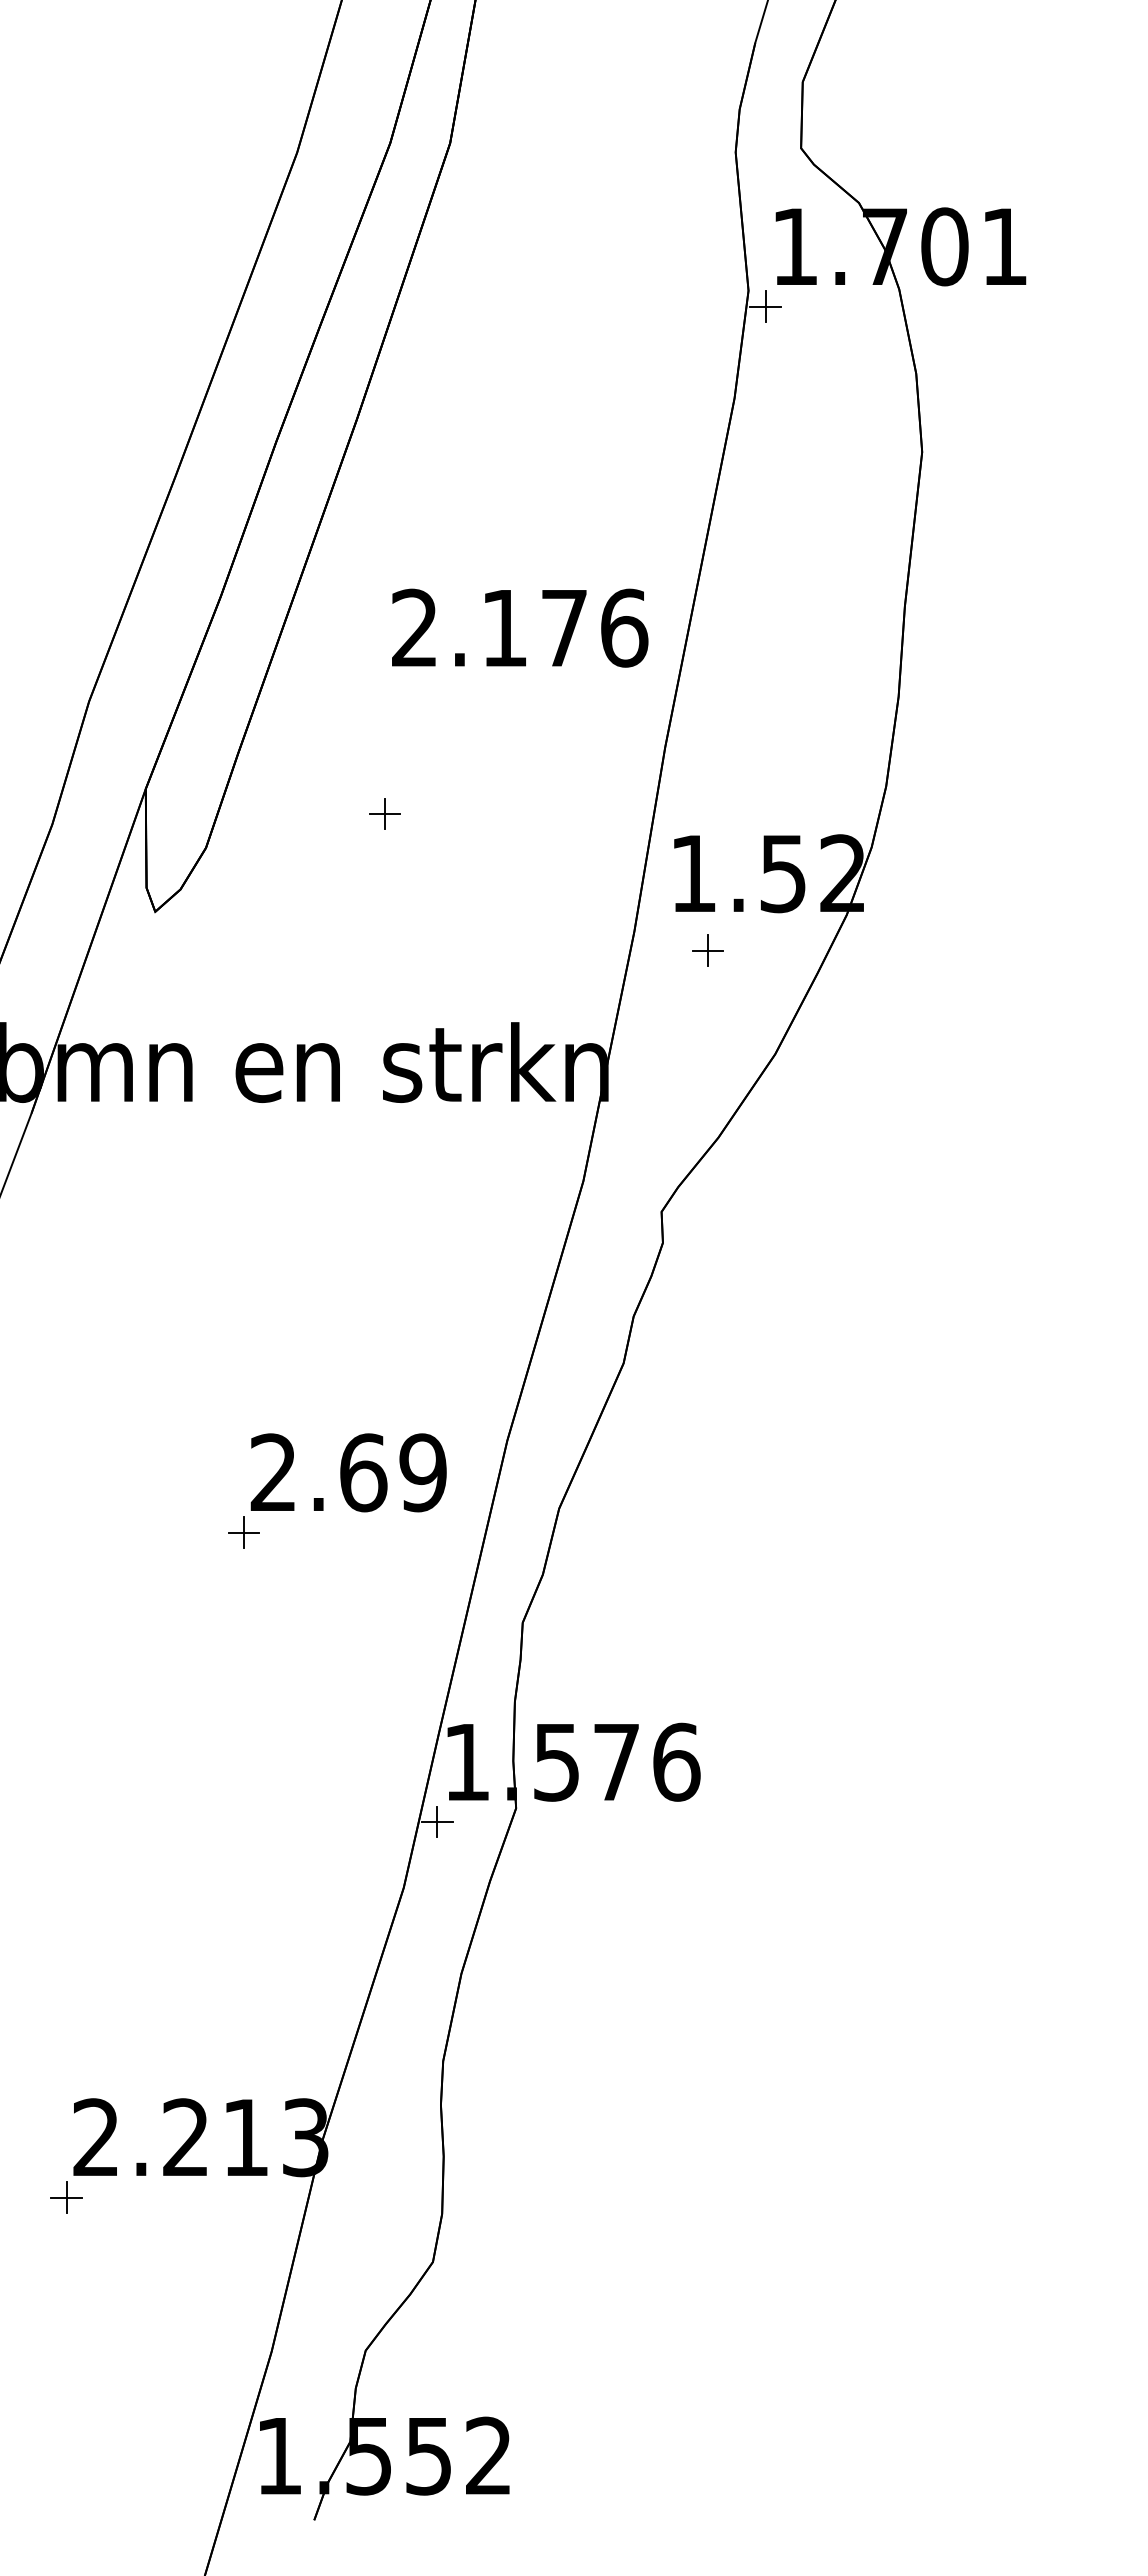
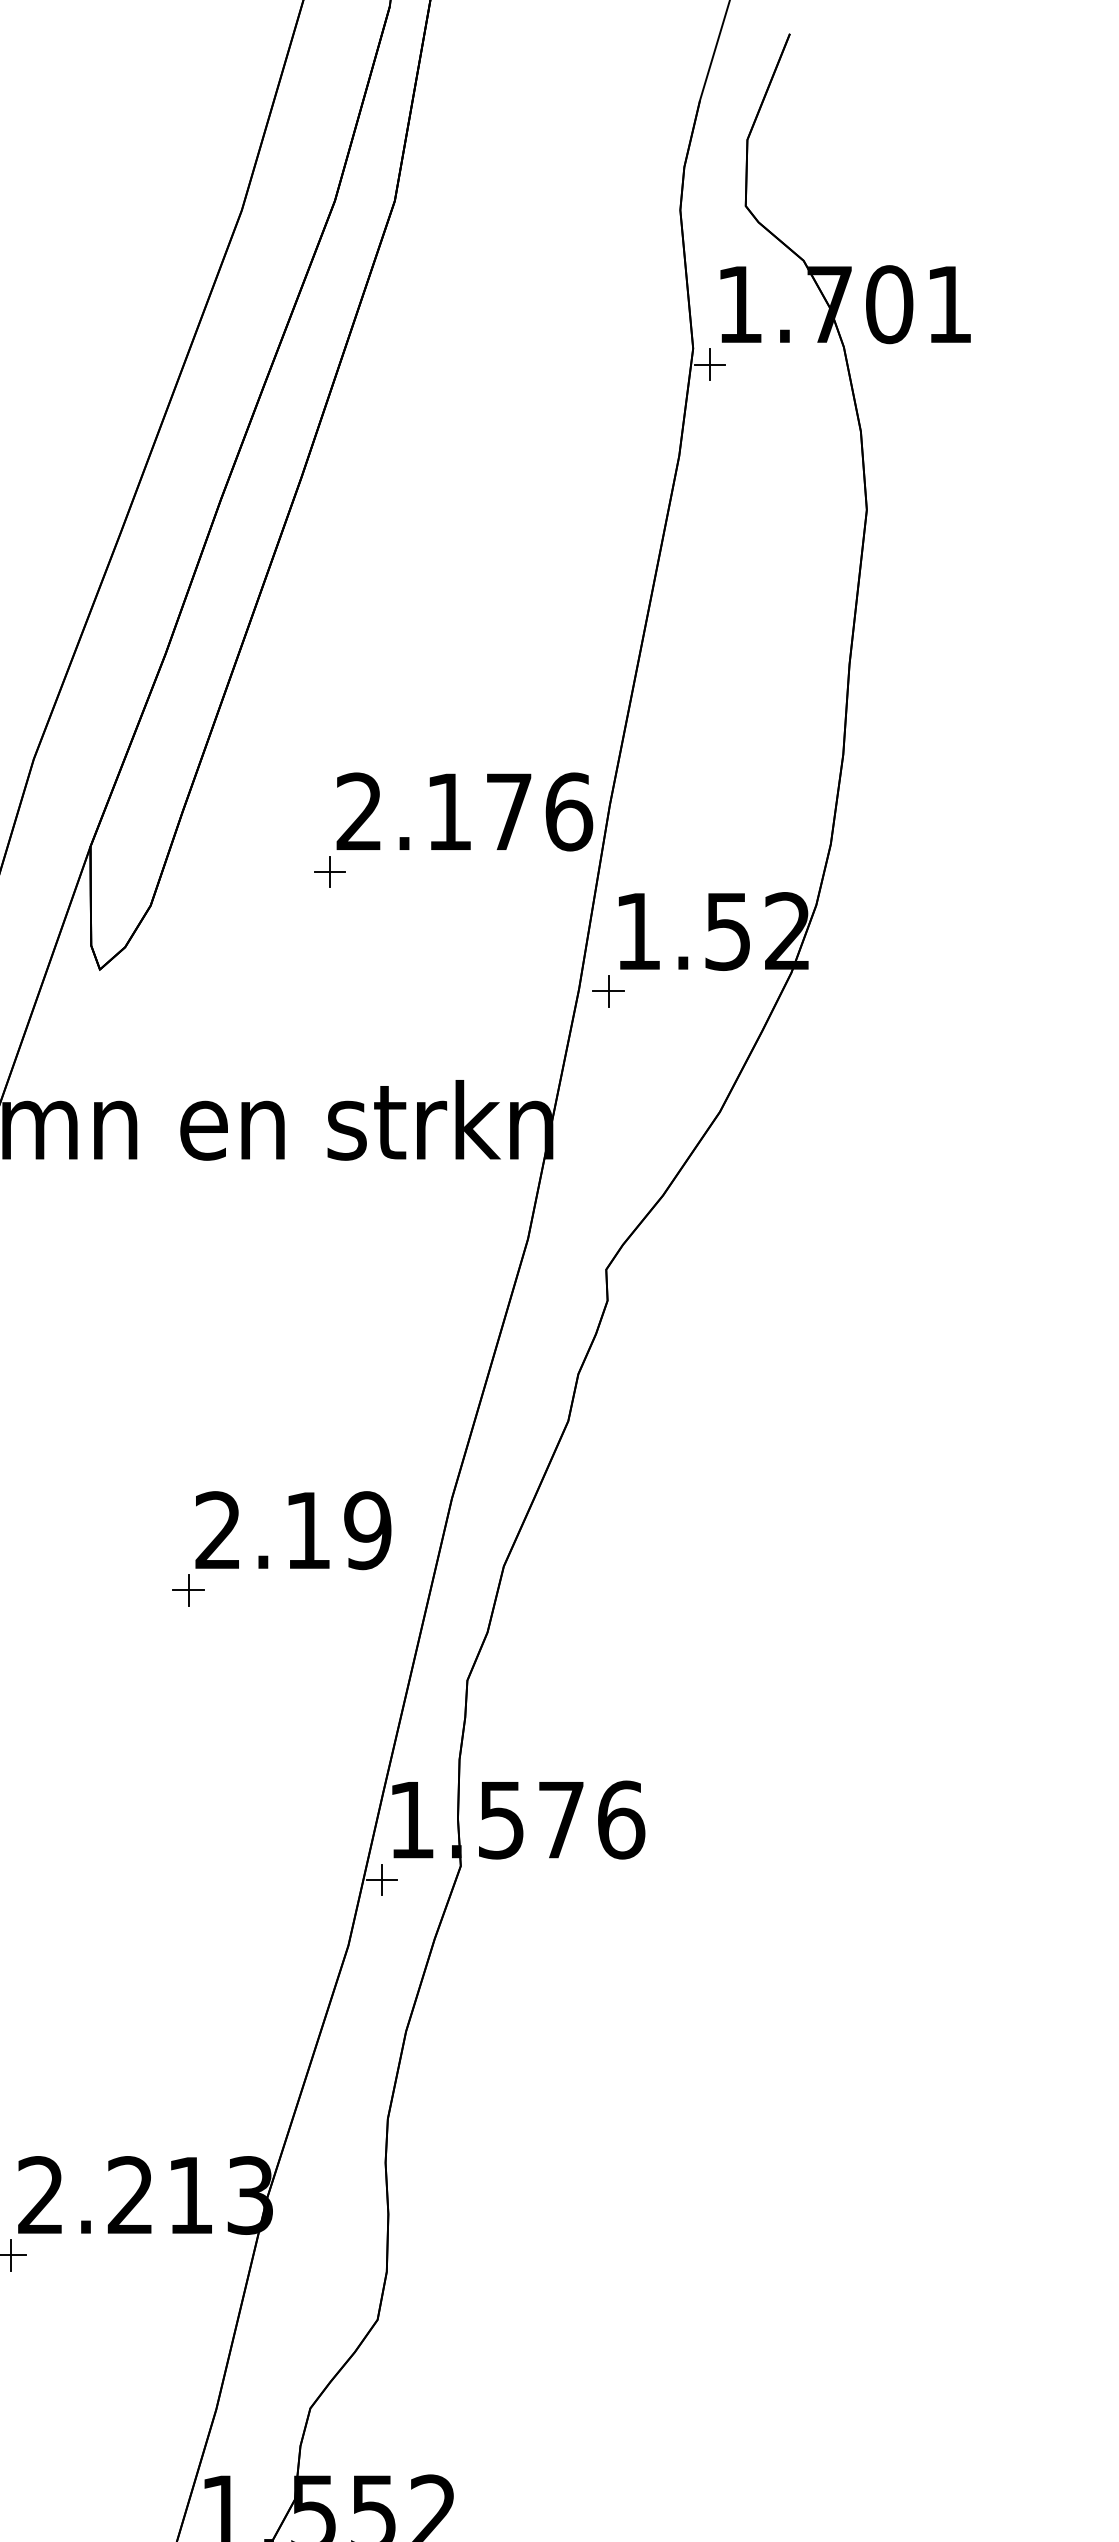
text: (520, 627) -> (465, 811), moved
part: (707, 950) -> (608, 991), moved
text: (363, 1472) -> (308, 1530), 2.69 -> 2.19

